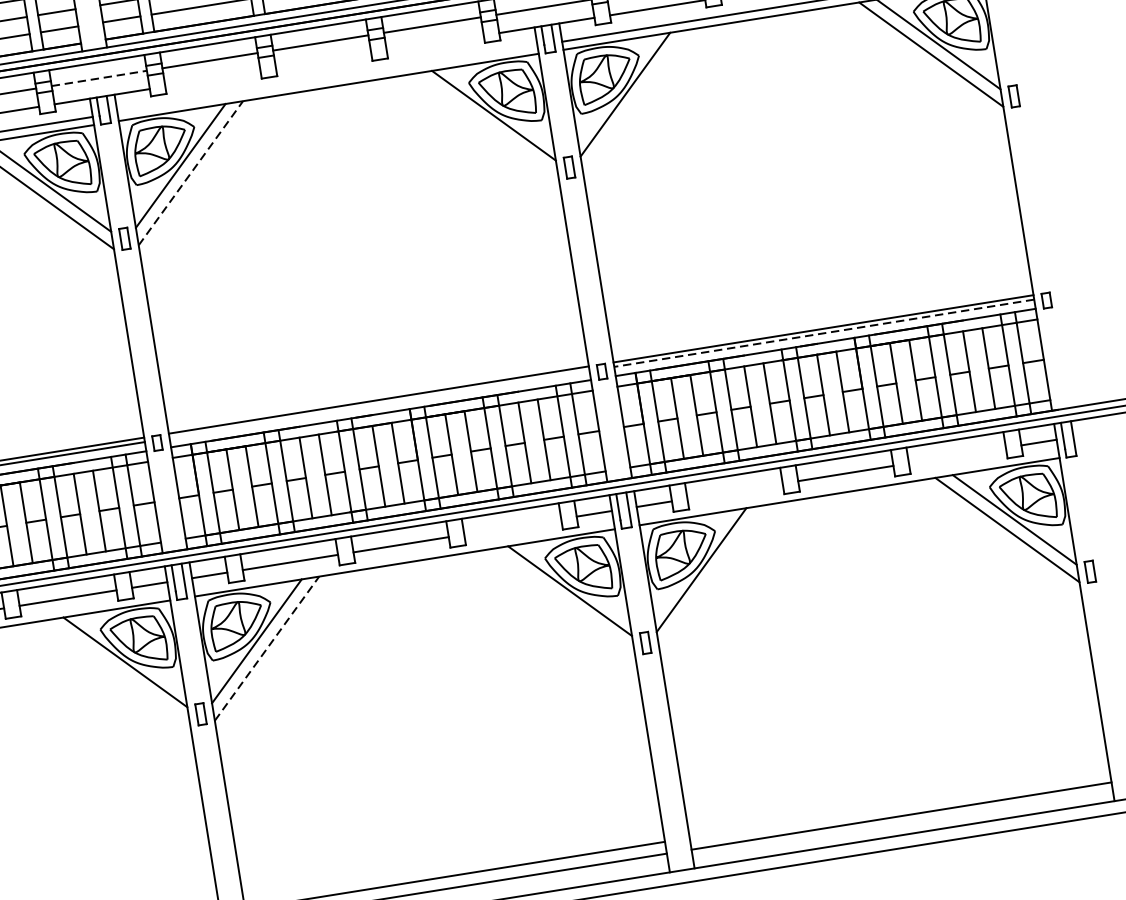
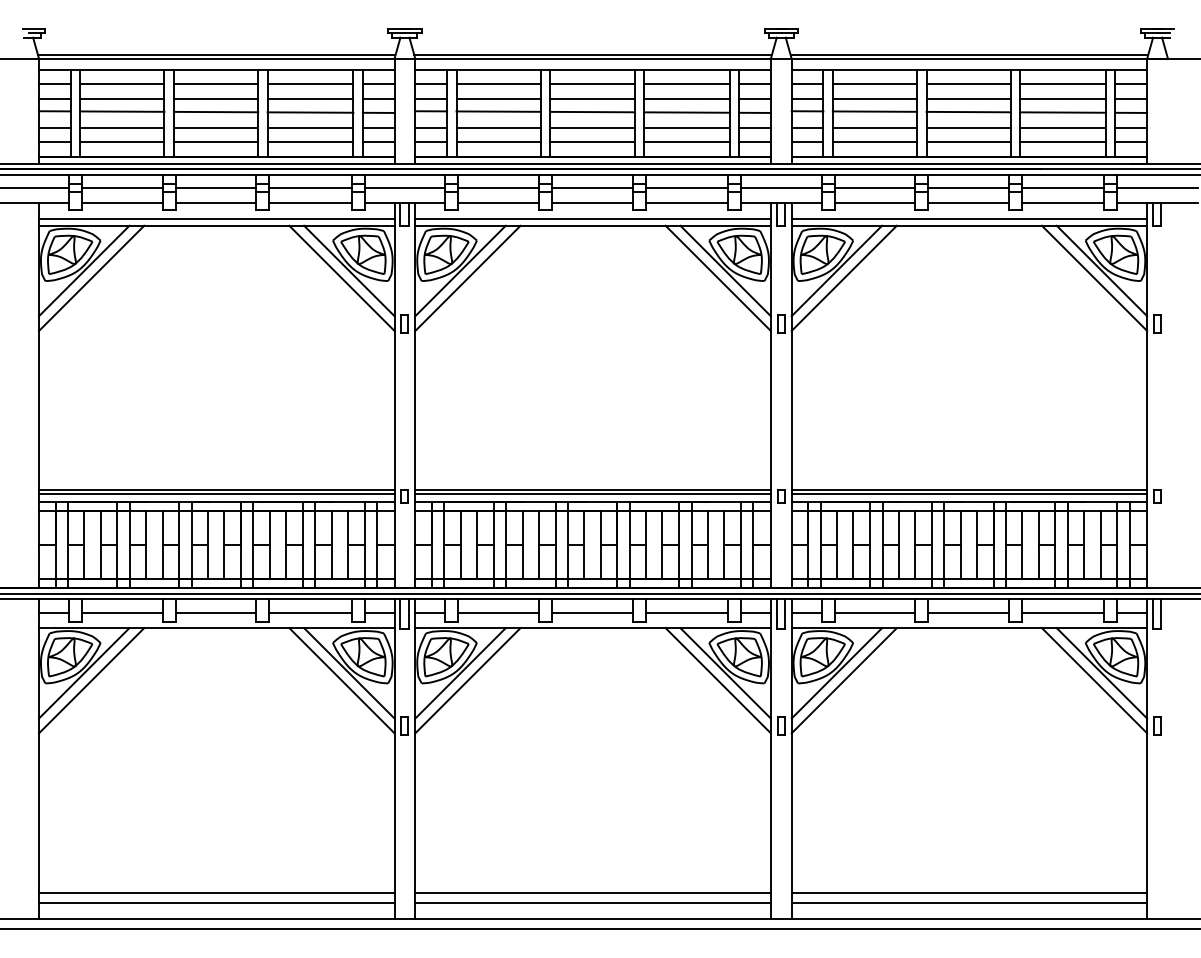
line: (434, 43) -> (686, 203), added
line: (323, 61) -> (592, 203), added
line: (100, 78) -> (405, 188), dashed -> solid
line: (326, 78) -> (592, 218), added
line: (212, 79) -> (498, 203), added
line: (634, 101) -> (843, 277), added
line: (485, 125) -> (717, 277), added
line: (191, 173) -> (468, 278), dashed -> solid
line: (824, 333) -> (969, 494), dashed -> solid
line: (378, 405) -> (592, 494), added
line: (957, 455) -> (1063, 612), added
line: (734, 491) -> (874, 612), added
line: (512, 526) -> (686, 612), added
line: (710, 577) -> (843, 680), added
line: (561, 601) -> (717, 680), added
line: (267, 648) -> (468, 680), dashed -> solid
line: (117, 672) -> (341, 680), added
line: (899, 804) -> (969, 892), added

